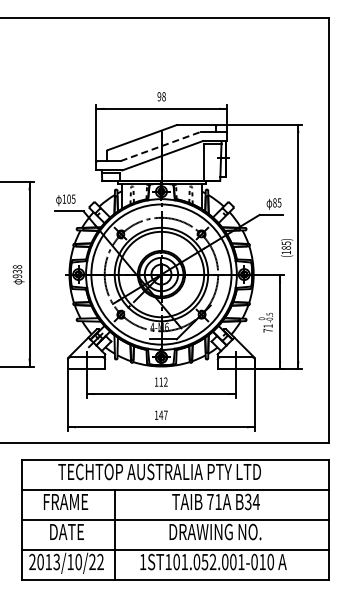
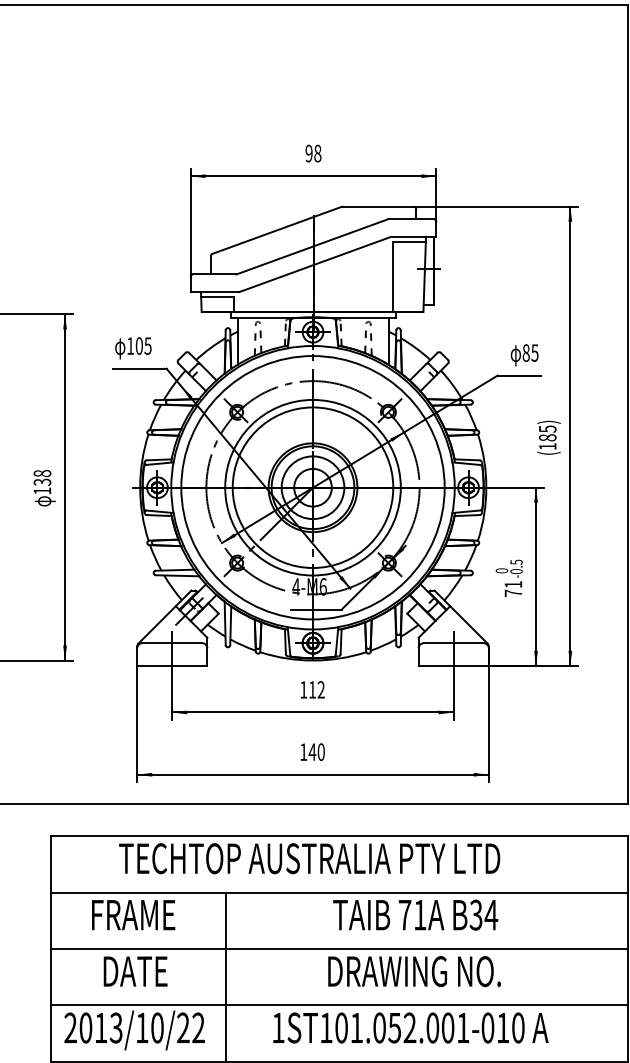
line: (161, 146) -> (313, 247), dashed -> solid
text: (17, 276) -> (42, 491), 938 -> 138
text: (165, 414) -> (320, 750), 147 -> 140

